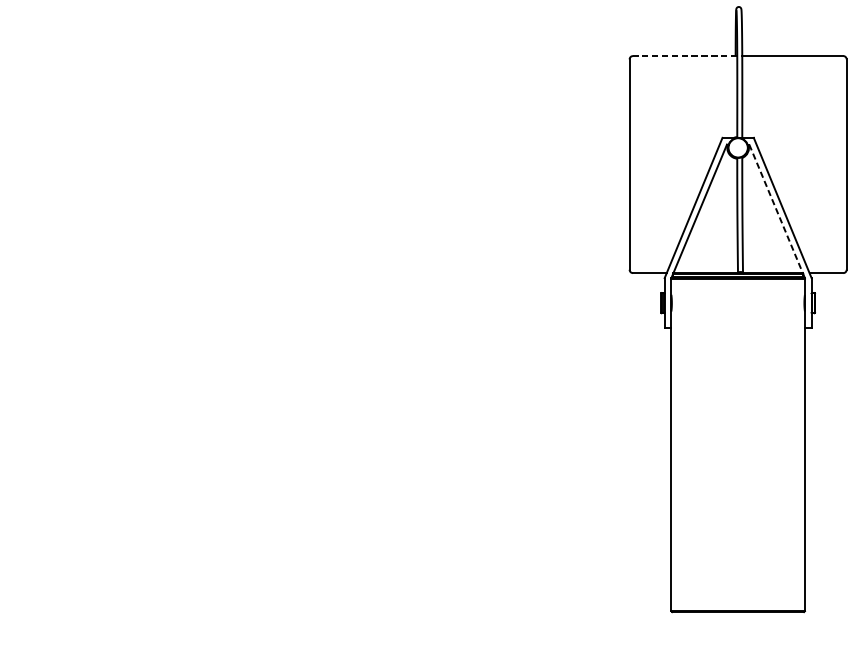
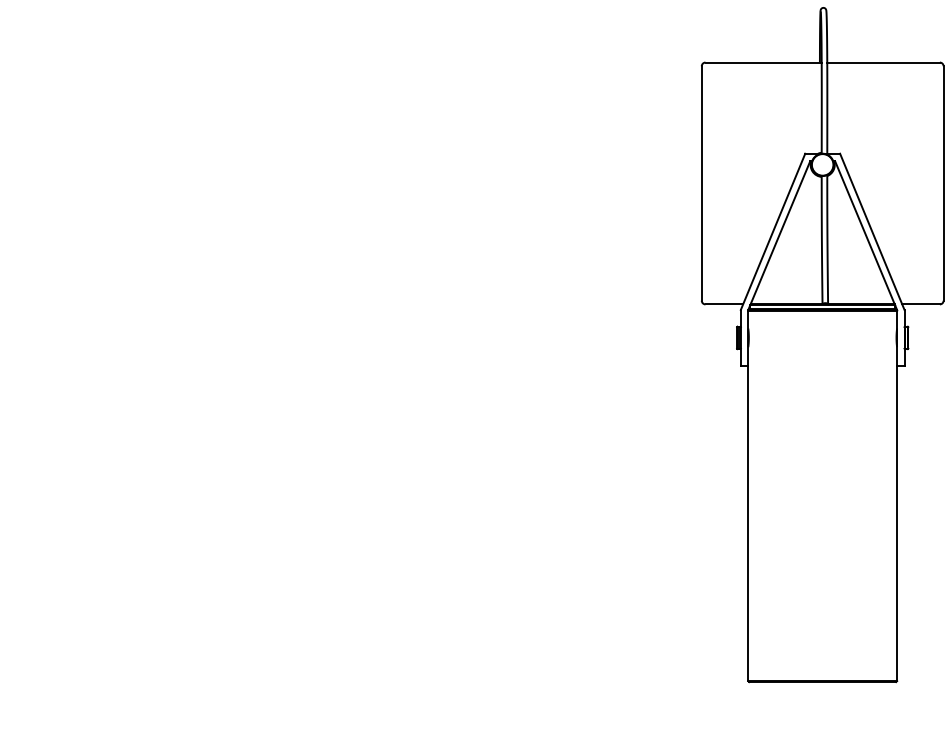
line: (685, 56) -> (763, 62), dashed -> solid
line: (777, 211) -> (866, 235), dashed -> solid

